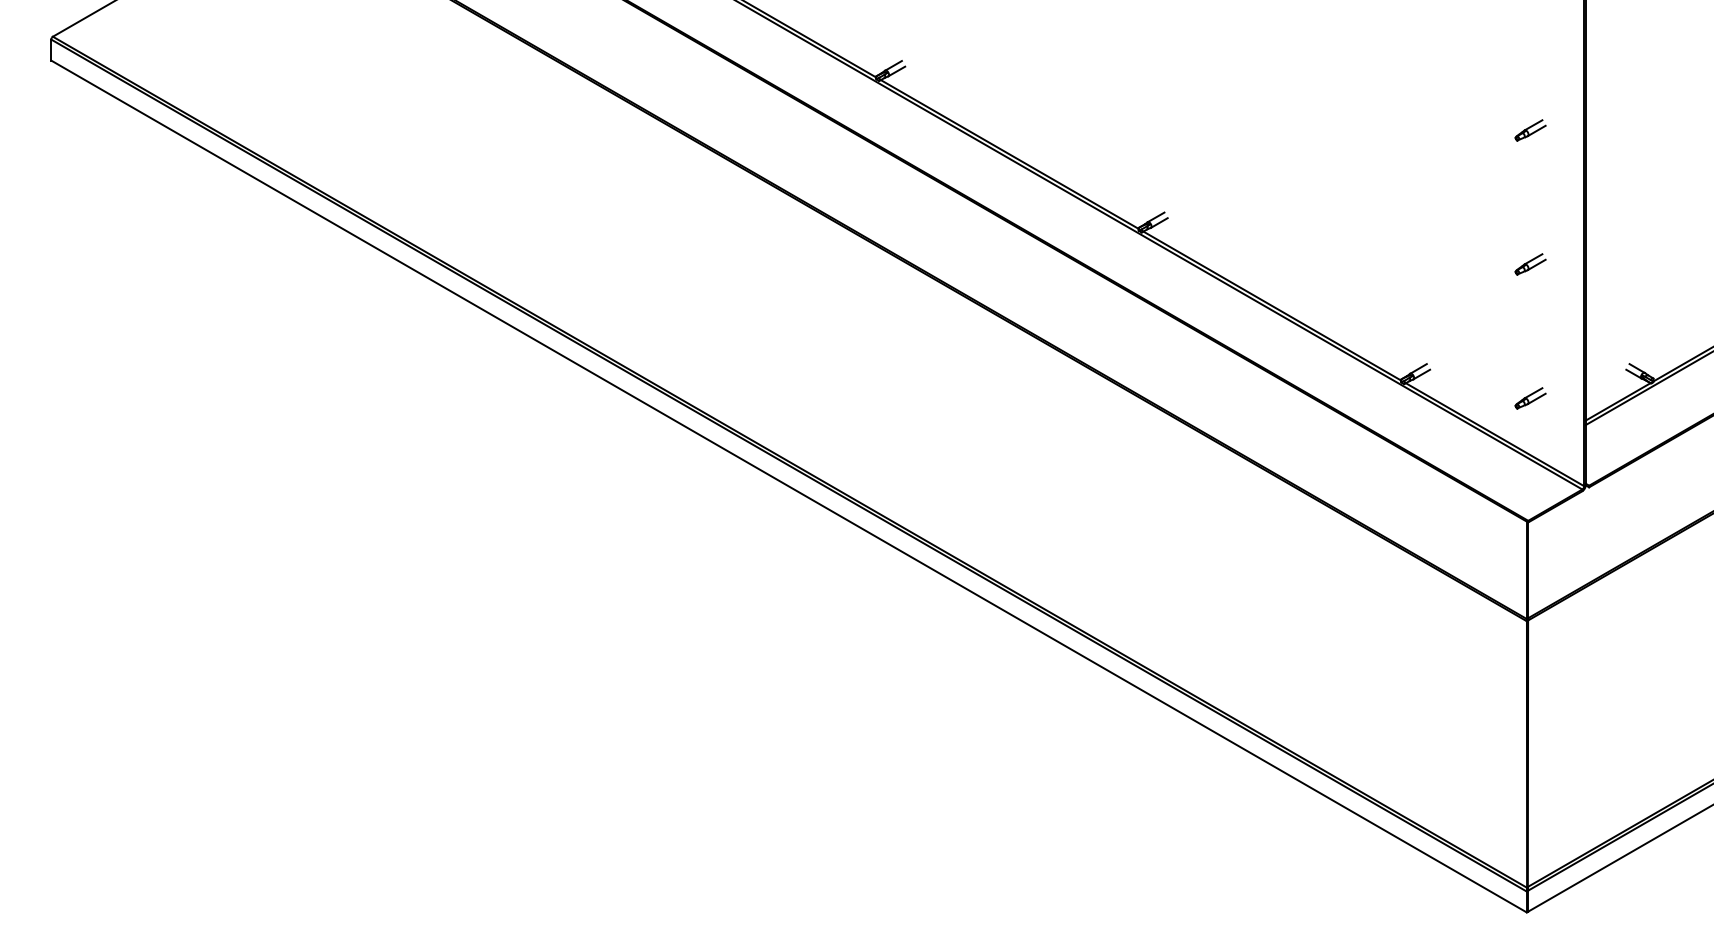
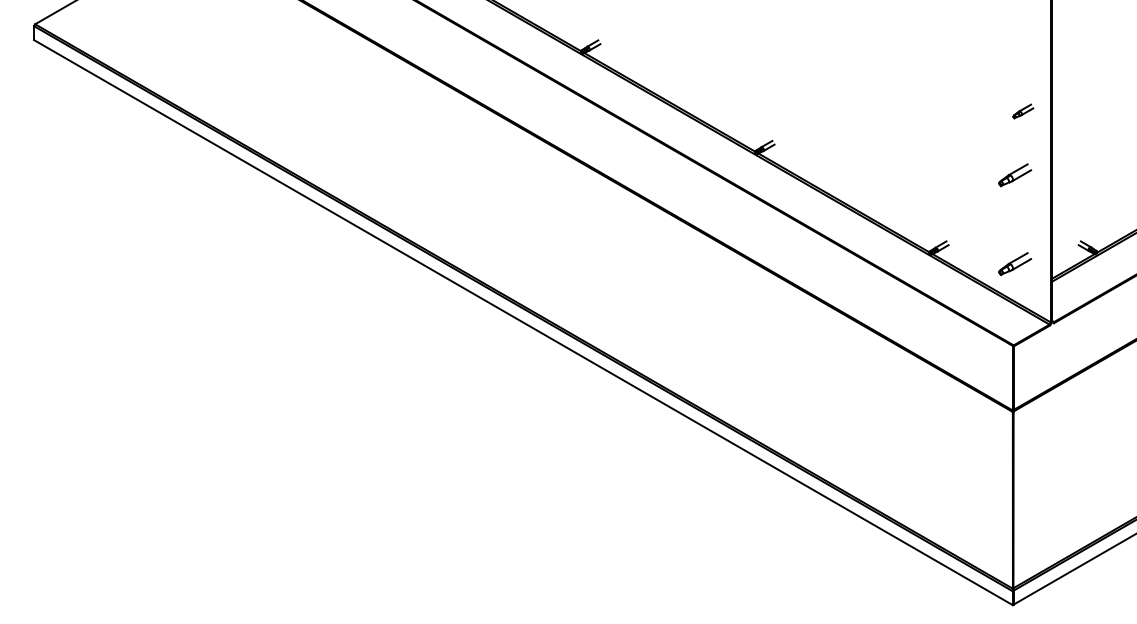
part: (1530, 130) -> (1023, 111), moved
part: (1530, 264) -> (1015, 175), size x1.6
part: (1530, 398) -> (1015, 264), size x1.6

